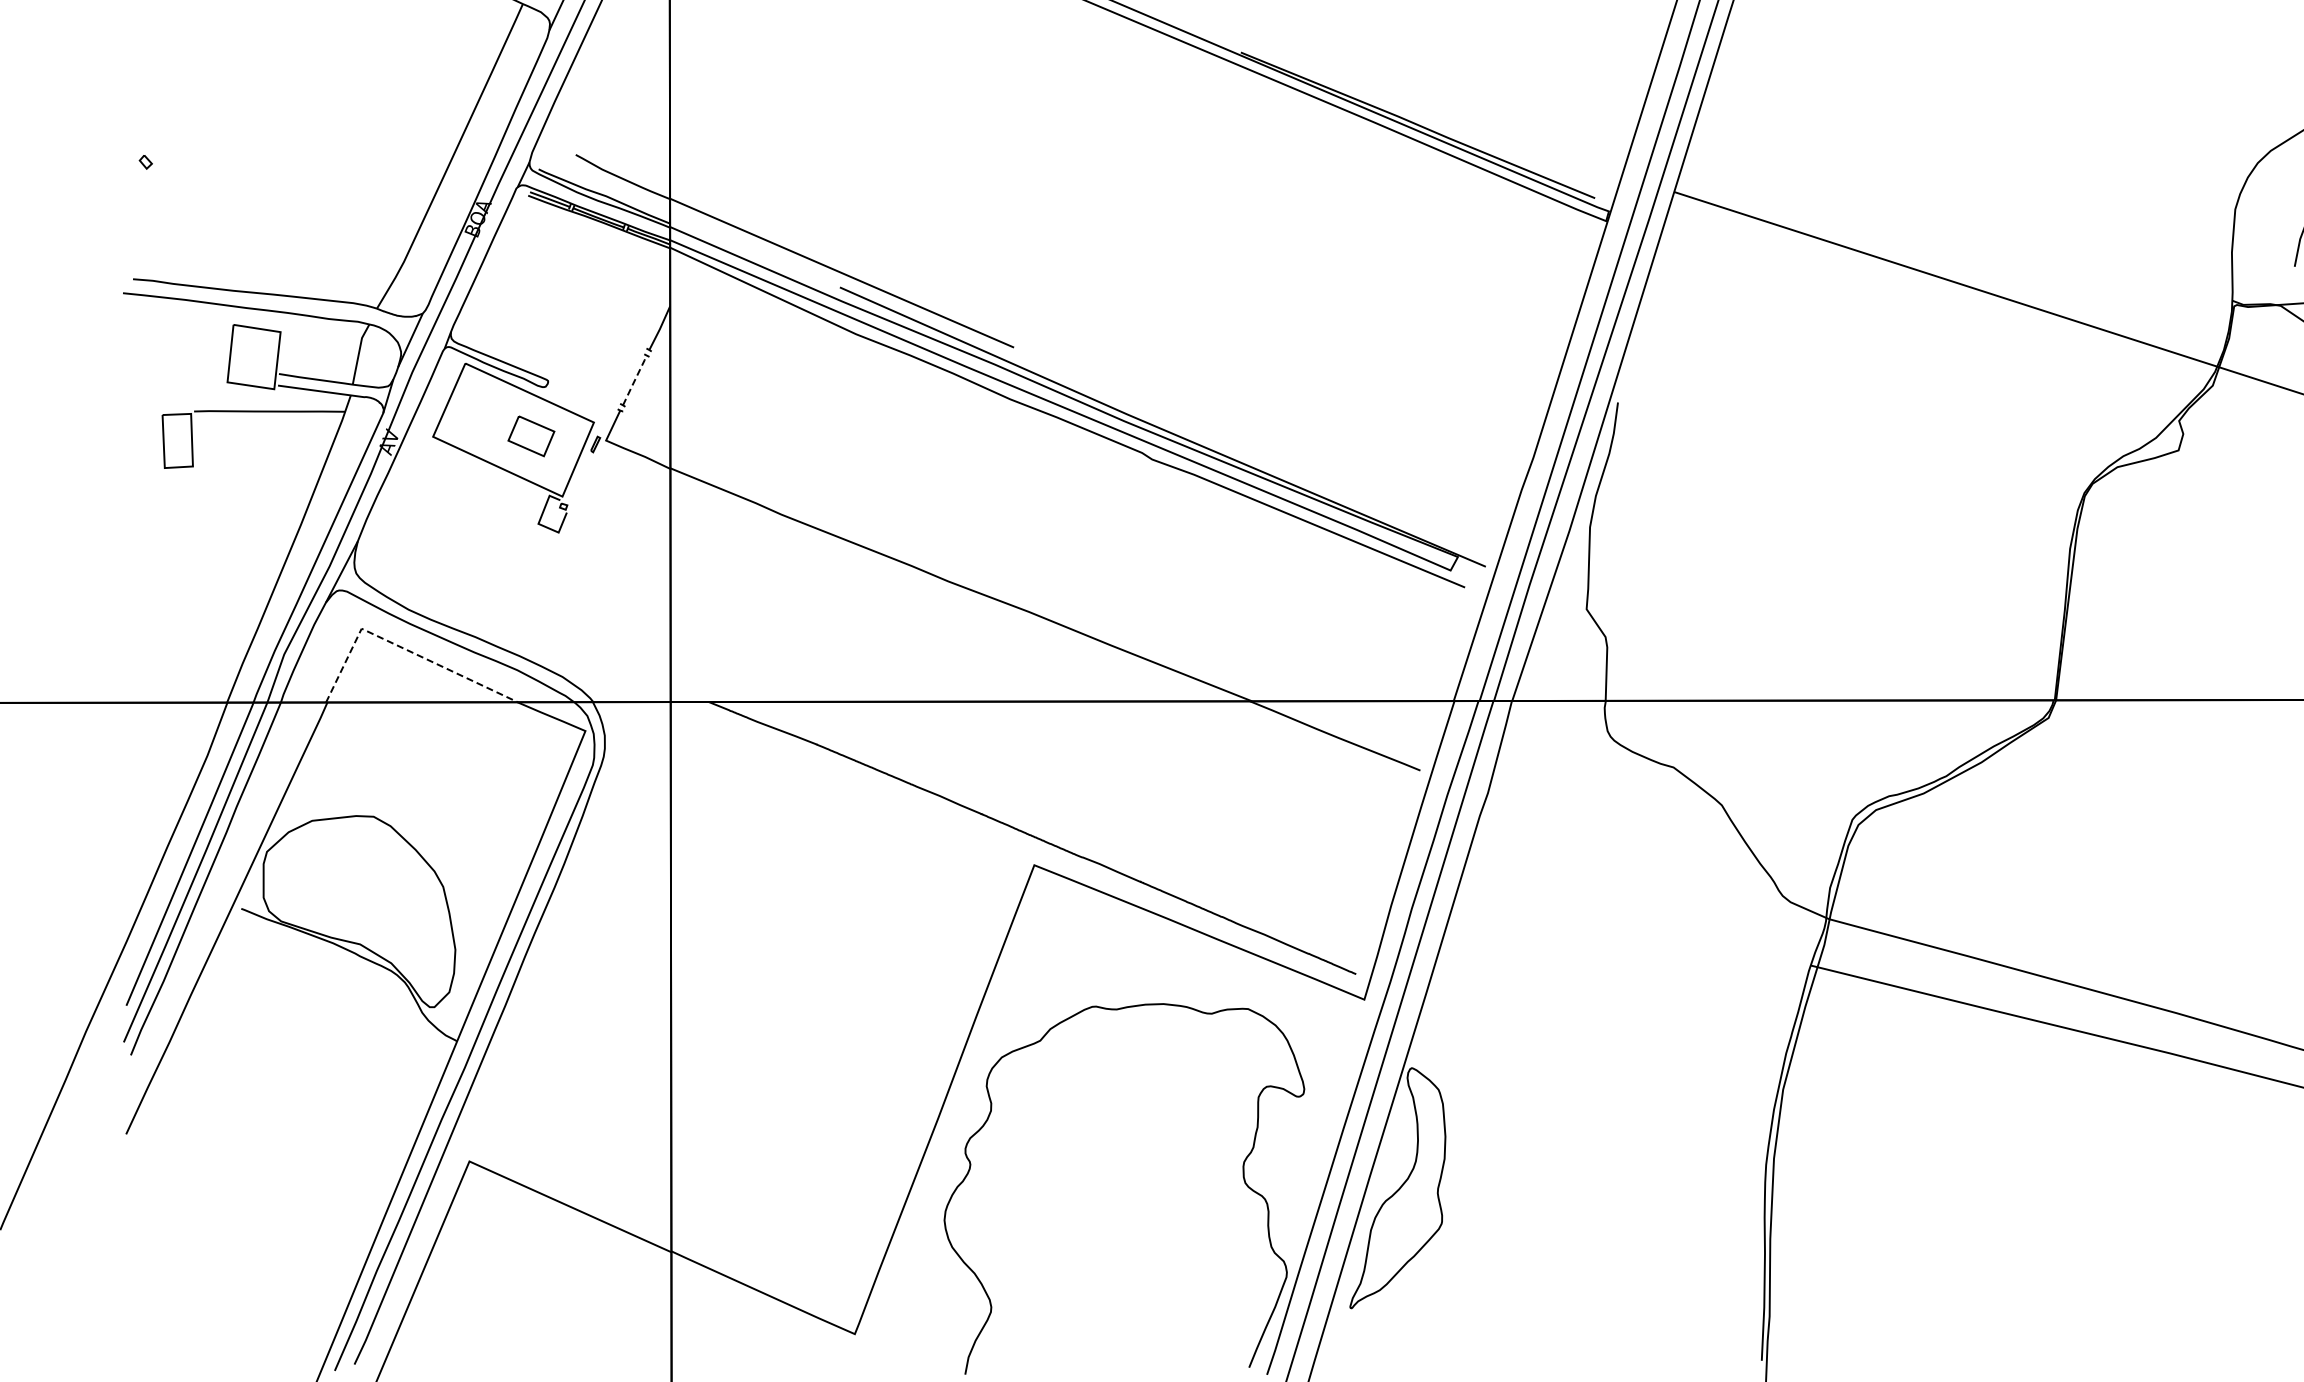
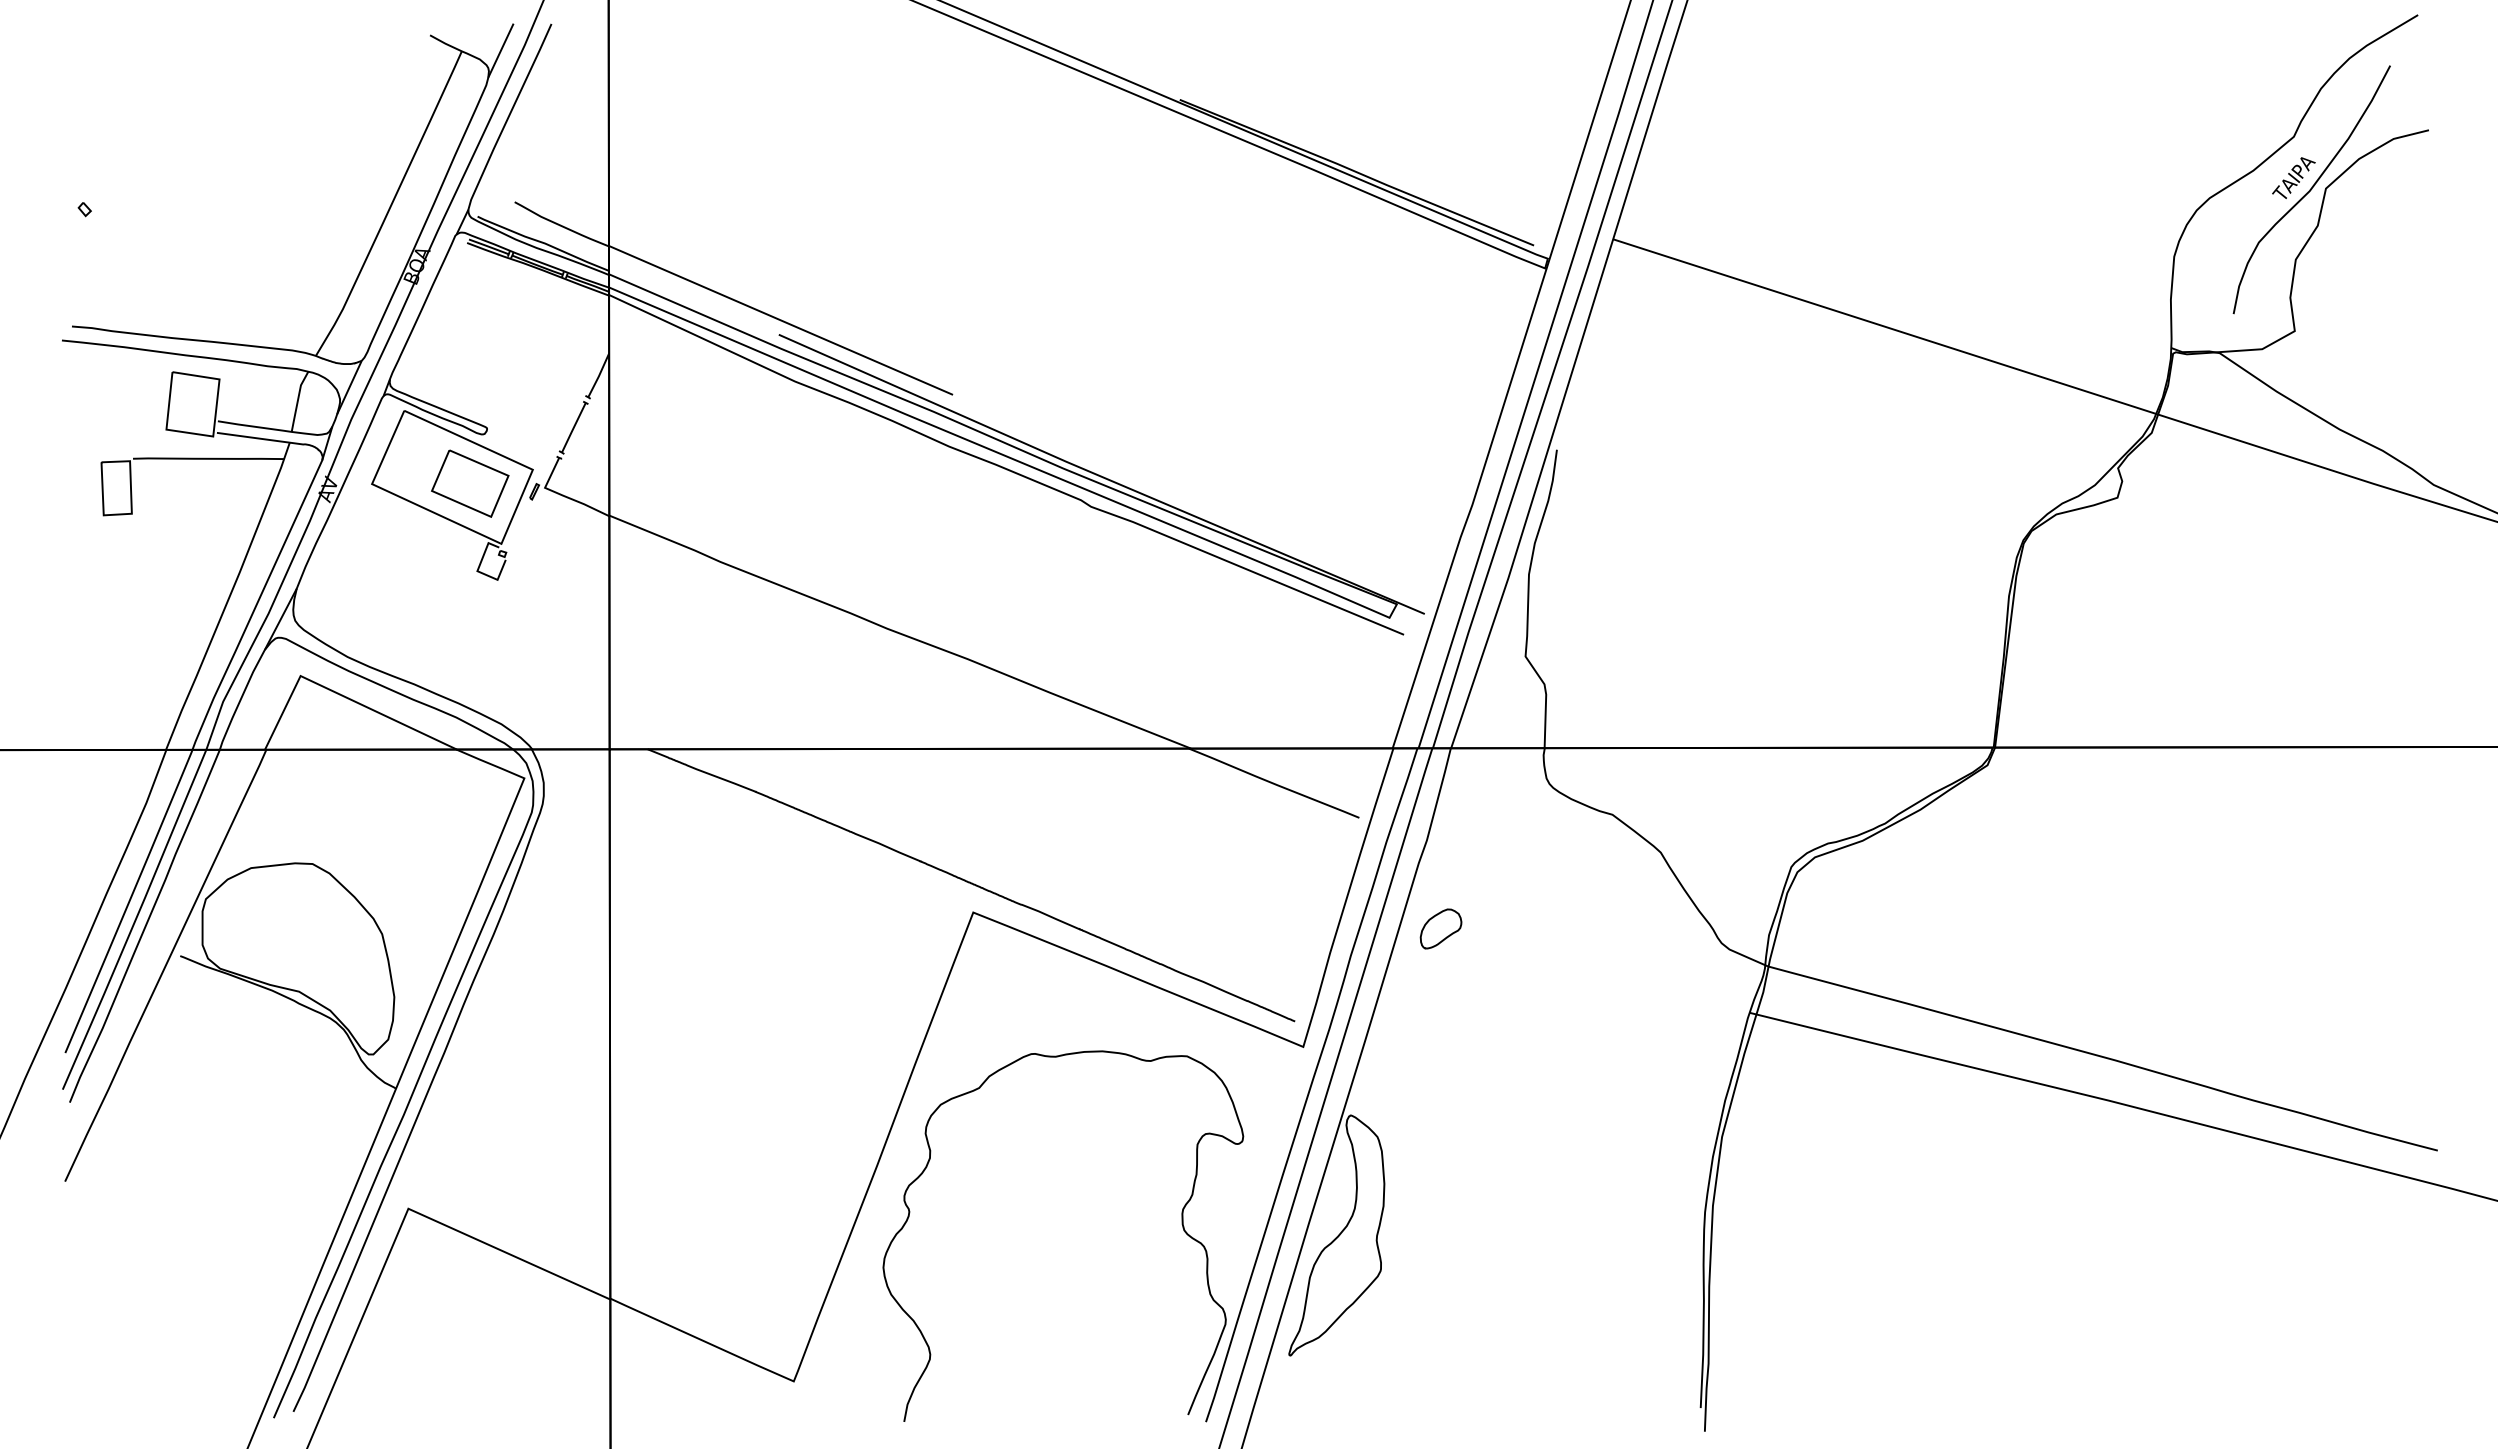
line: (634, 380) -> (573, 427), dashed -> solid
part: (531, 436) -> (470, 483), size x1.67
line: (402, 648) -> (341, 695), dashed -> solid
part: (1501, 881) -> (1440, 928), added

